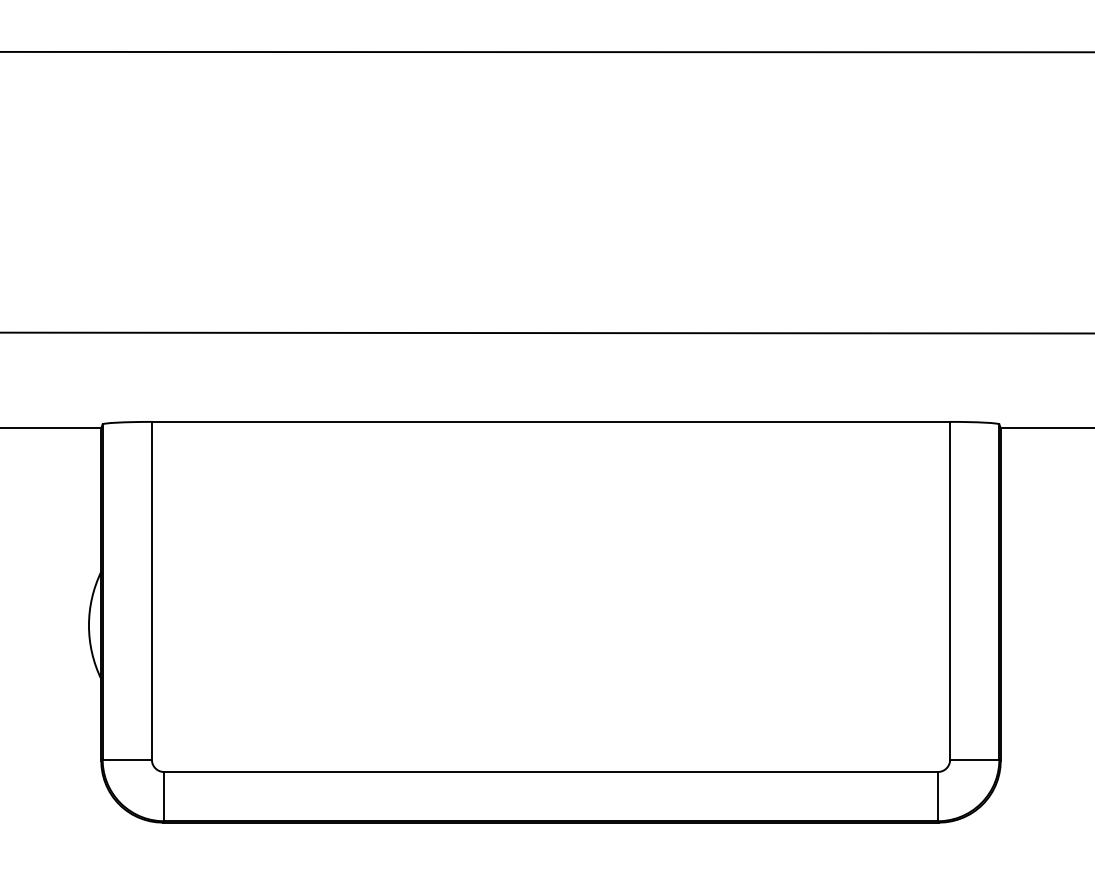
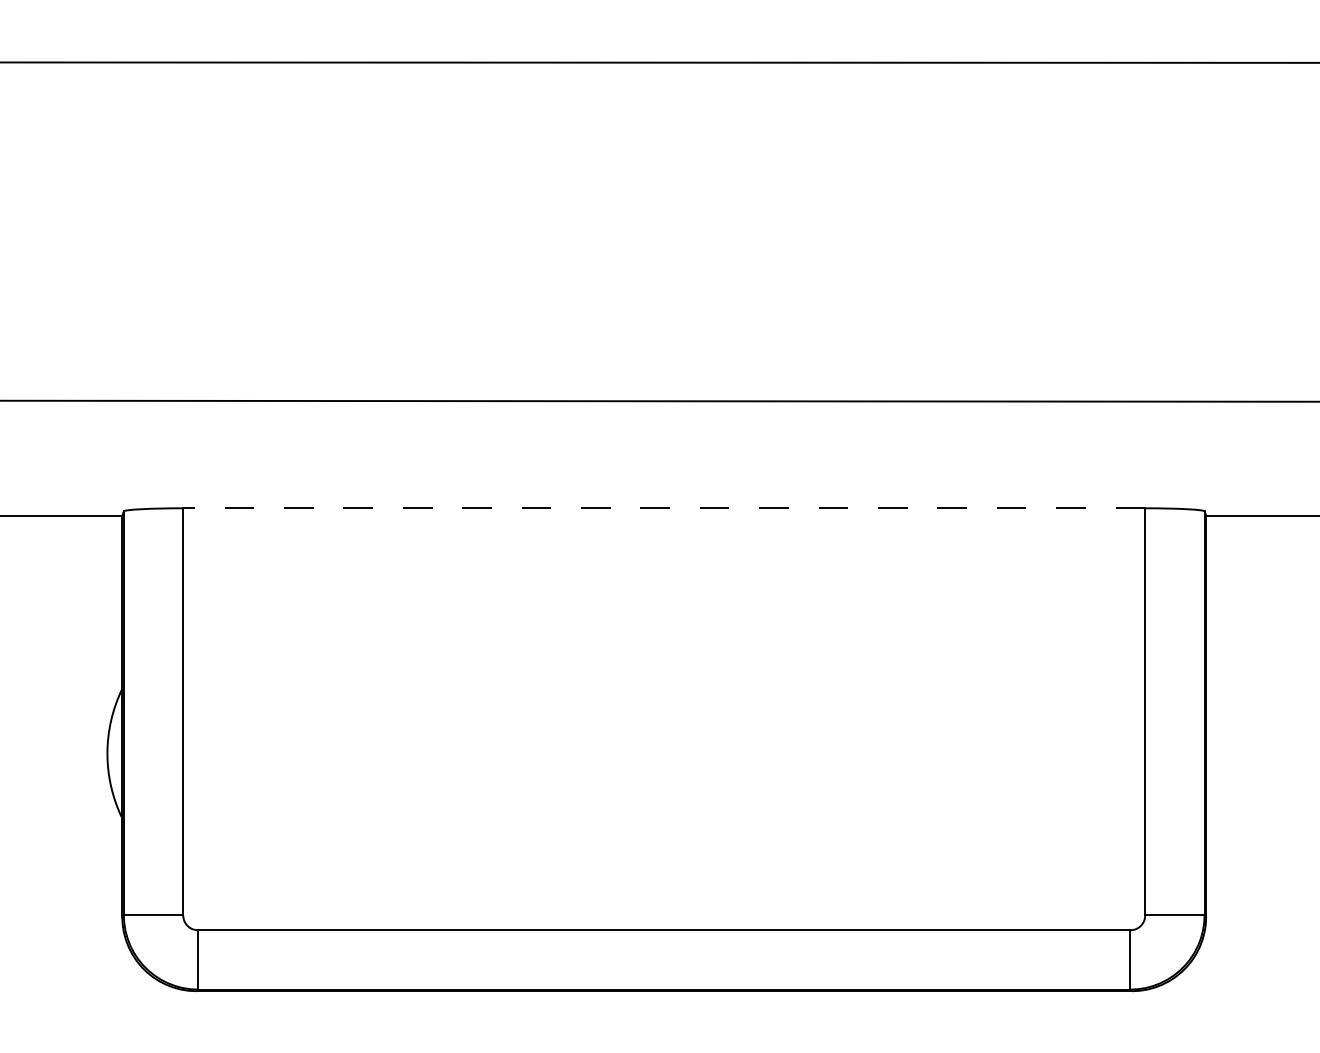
line: (551, 422) -> (664, 508), solid -> dashed

